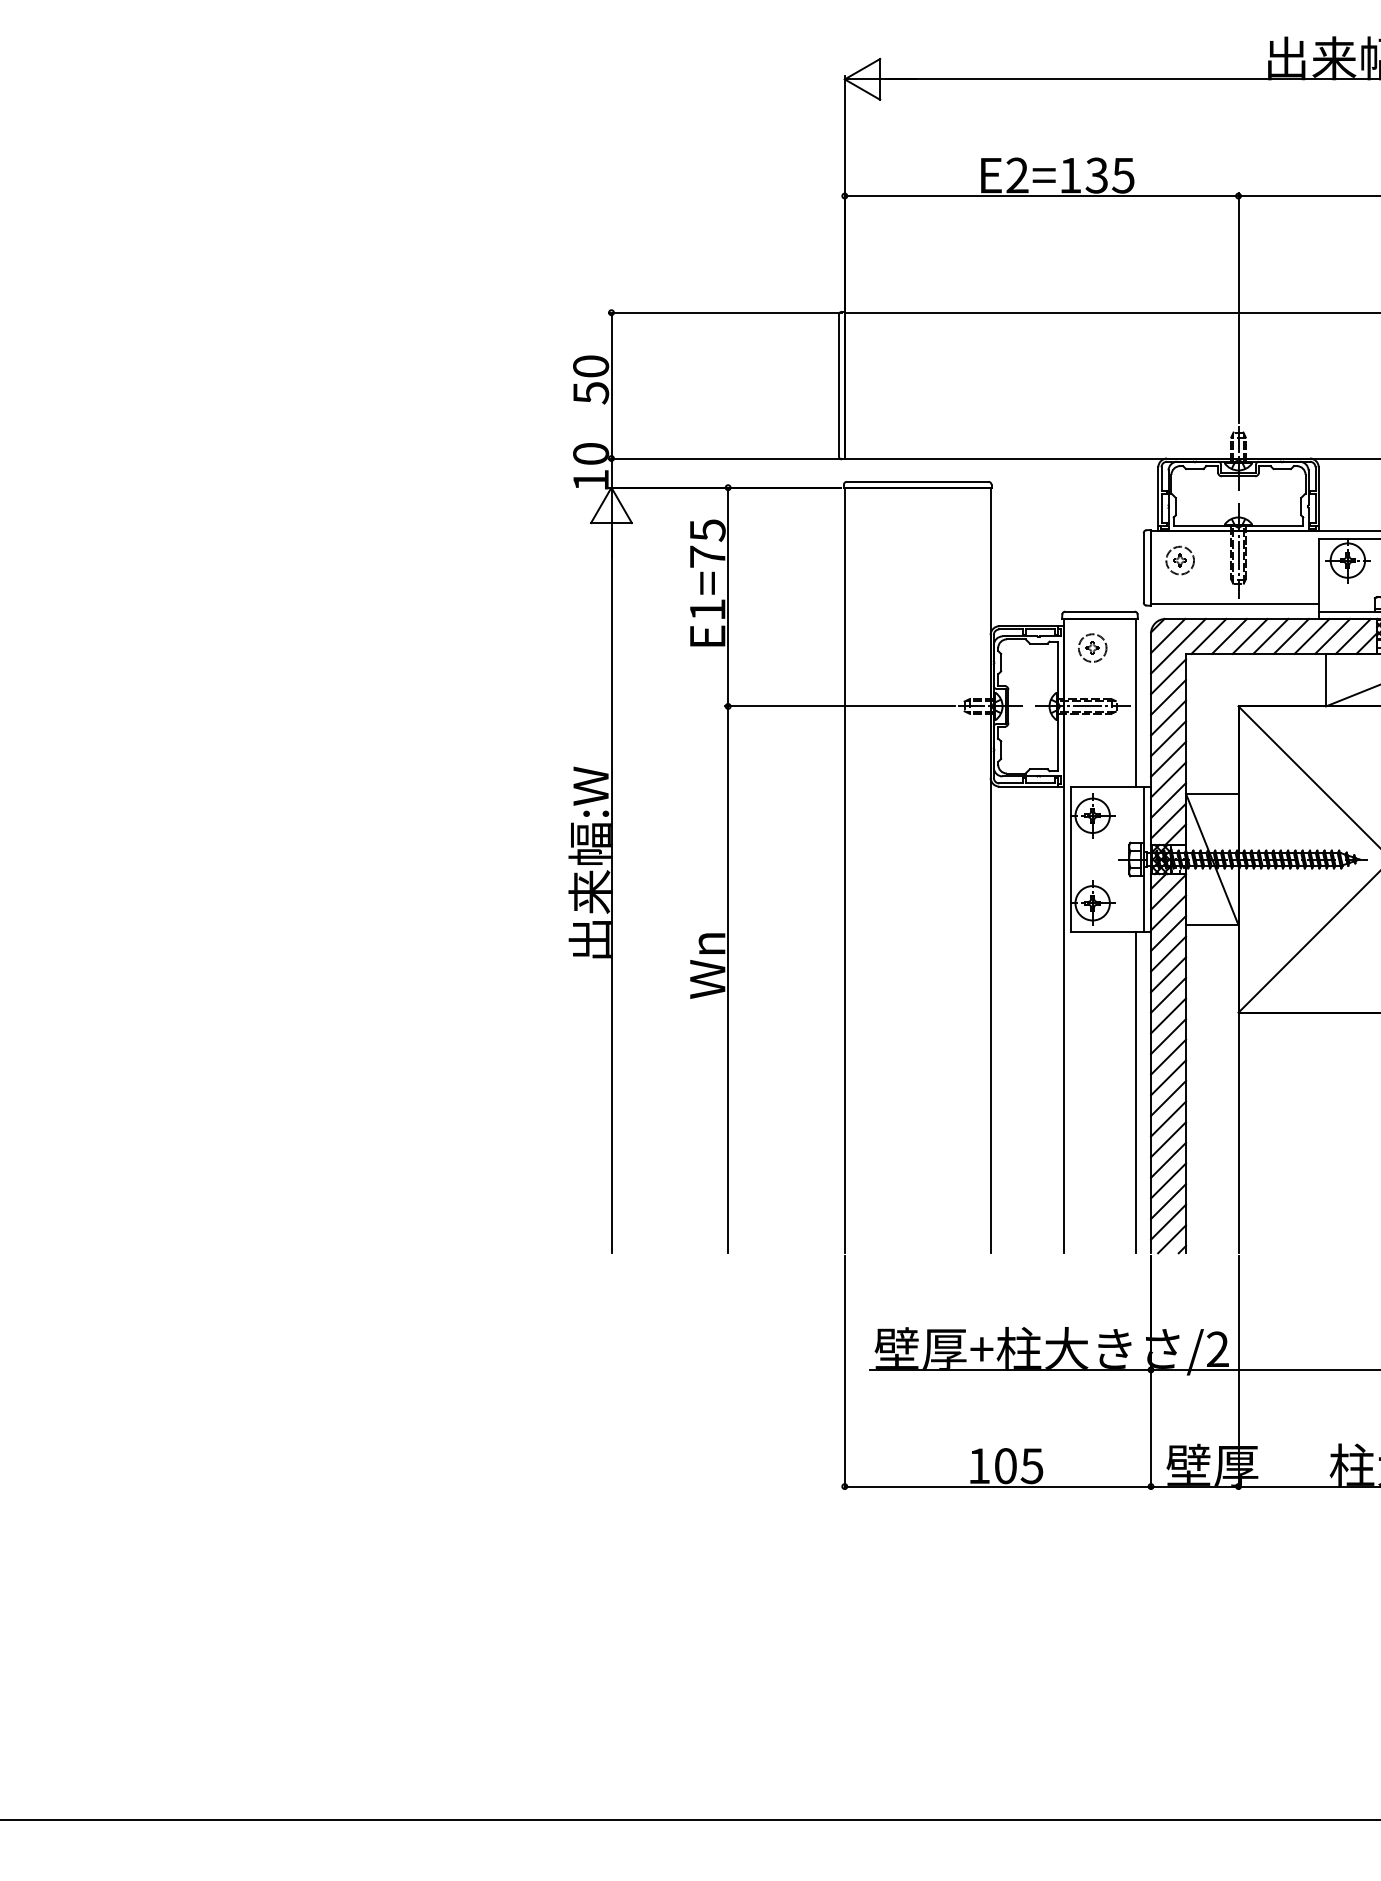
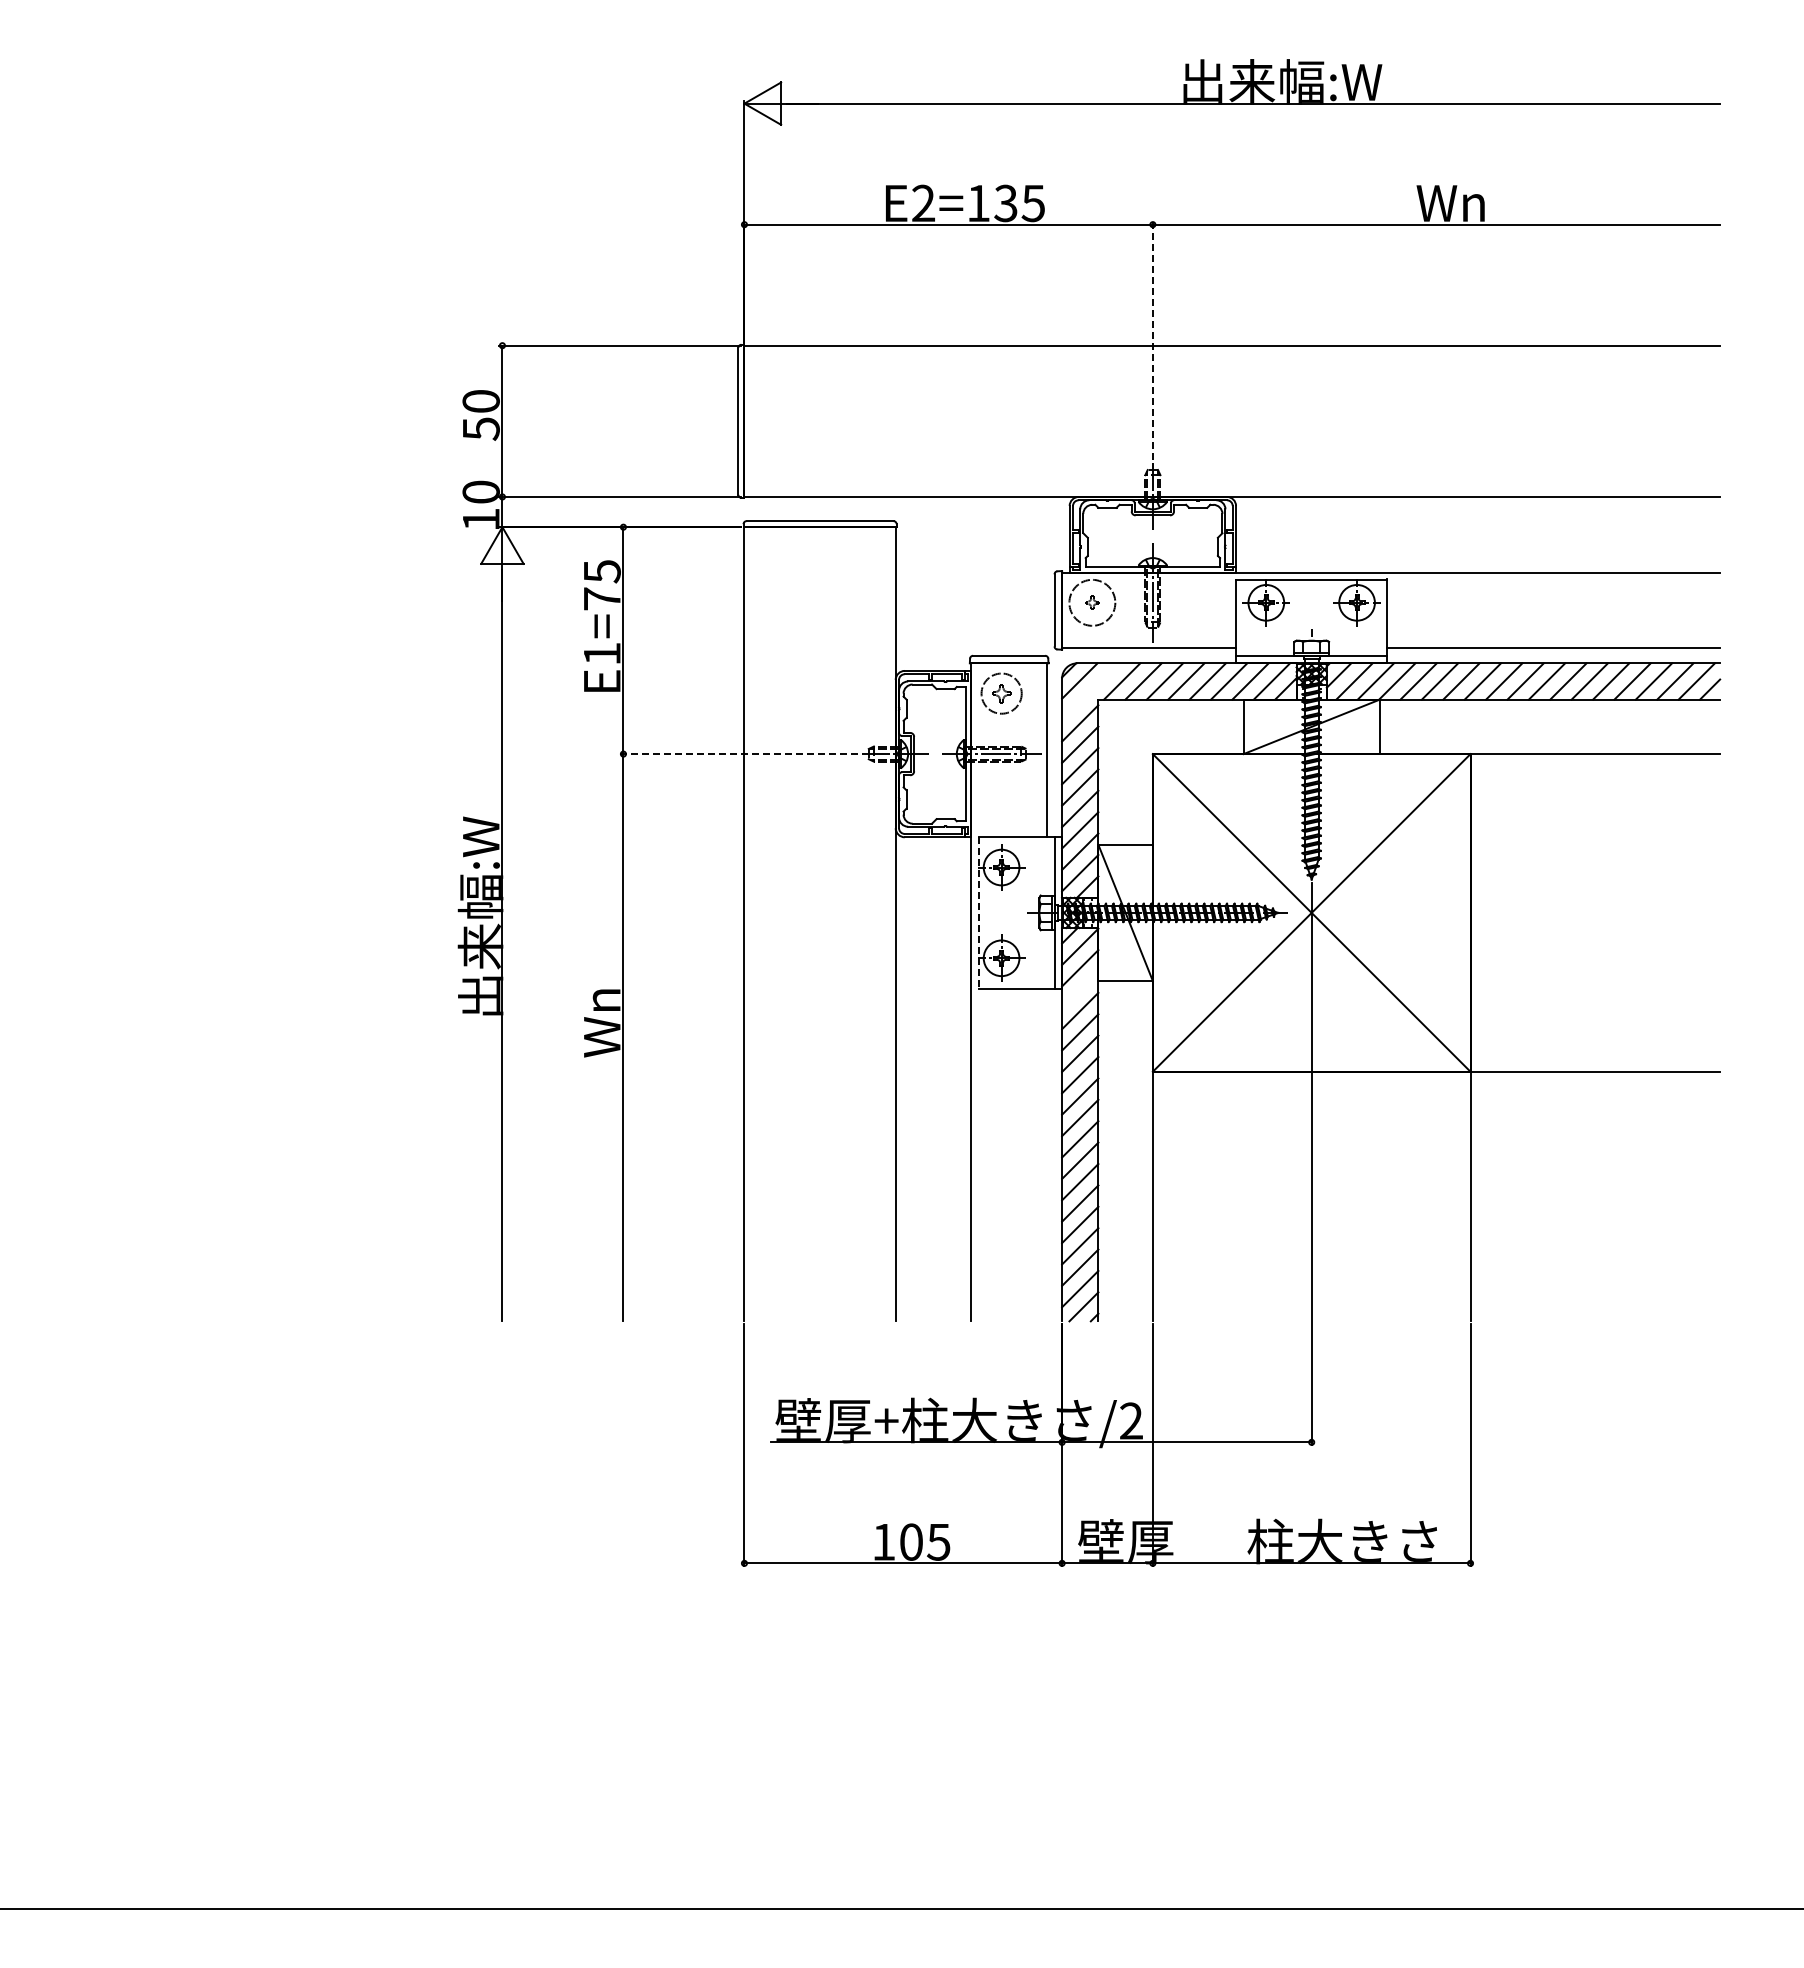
line: (1238, 307) -> (1152, 340), solid -> dashed
circle: (1179, 560) -> (1091, 602), size x1.6
line: (1178, 646) -> (1090, 691), removed
part: (1092, 648) -> (1001, 693), size x1.4
line: (839, 706) -> (738, 754), solid -> dashed
line: (1070, 859) -> (978, 912), solid -> dashed
line: (1168, 933) -> (1080, 989), removed
line: (1135, 1092) -> (1046, 1154), removed

